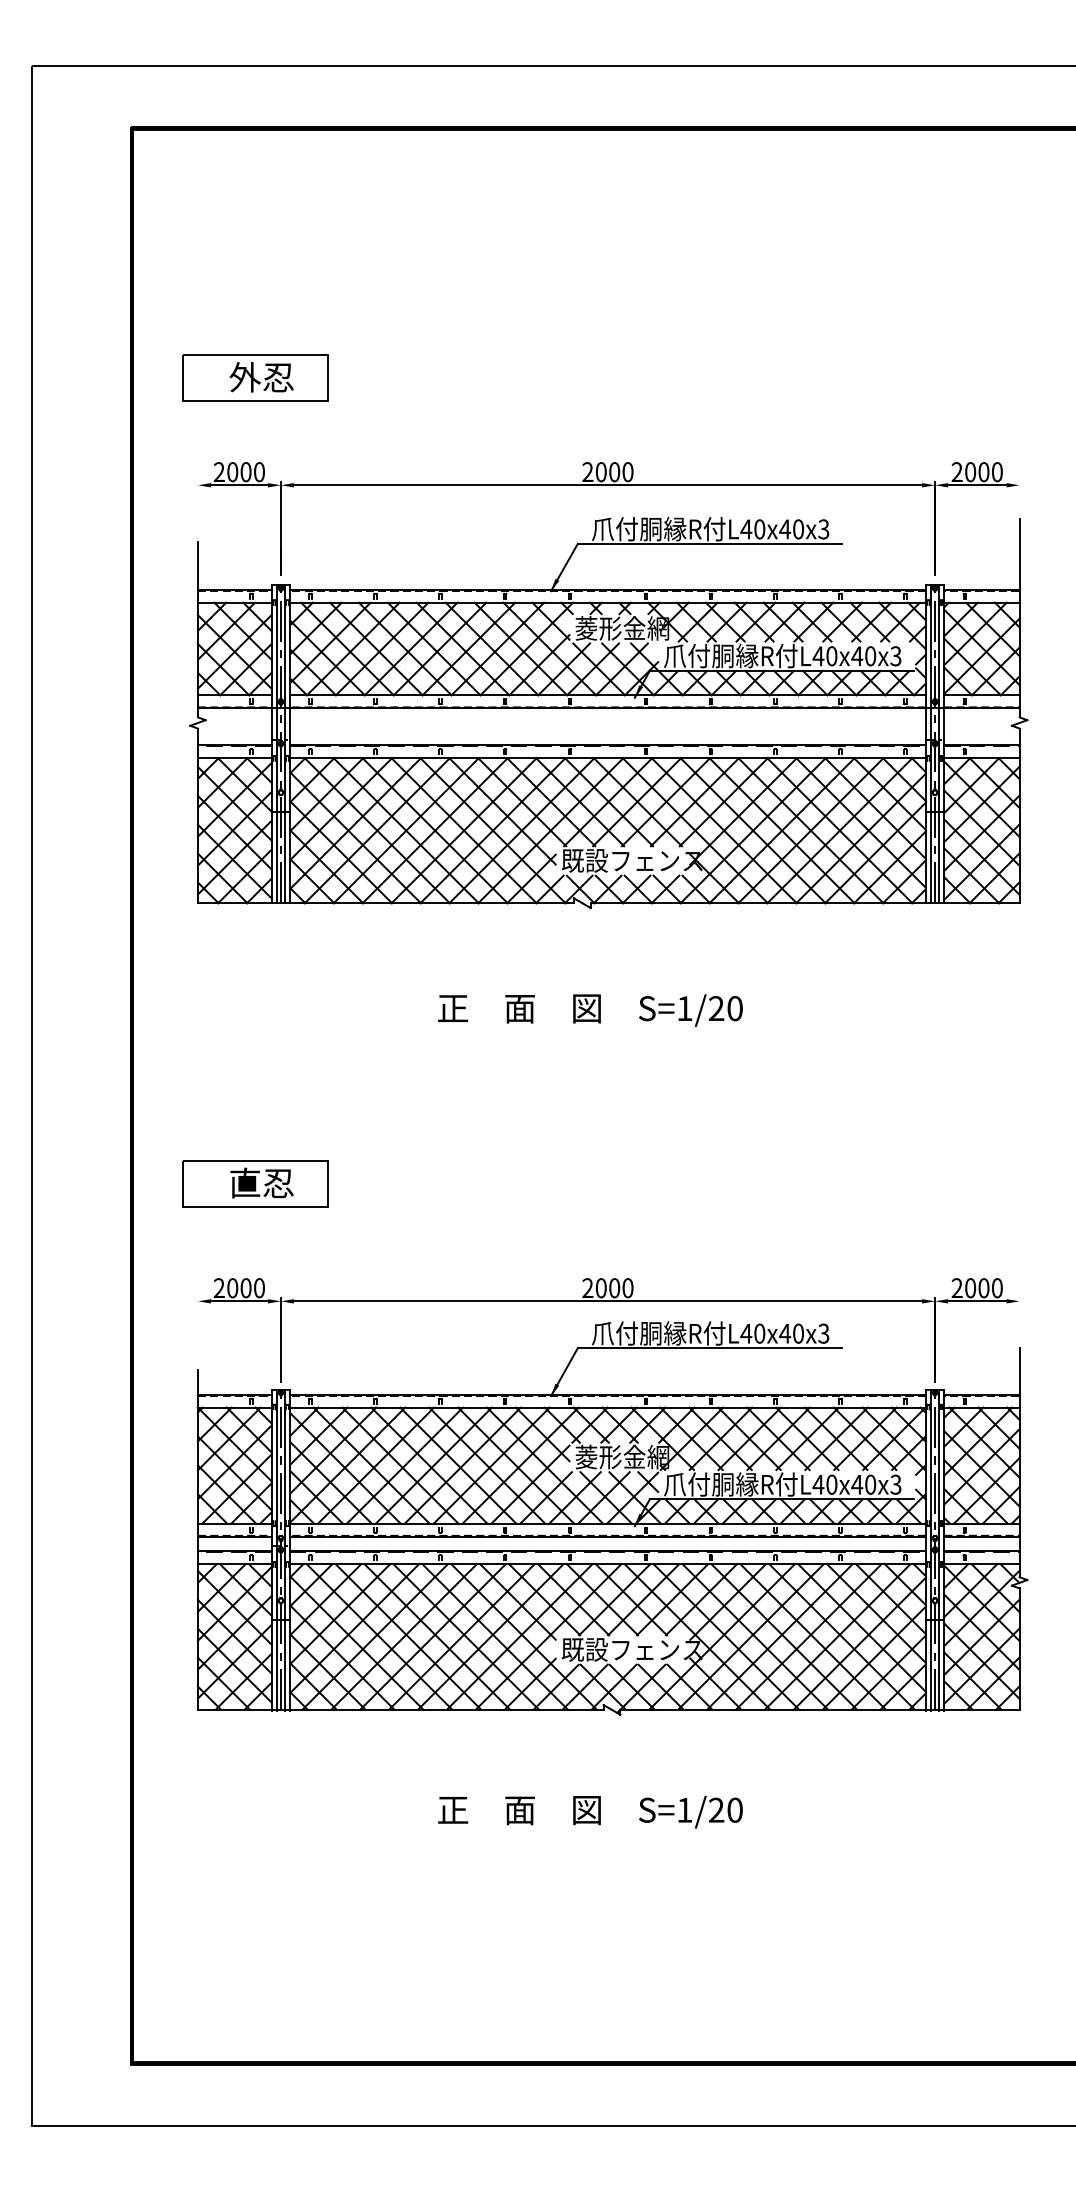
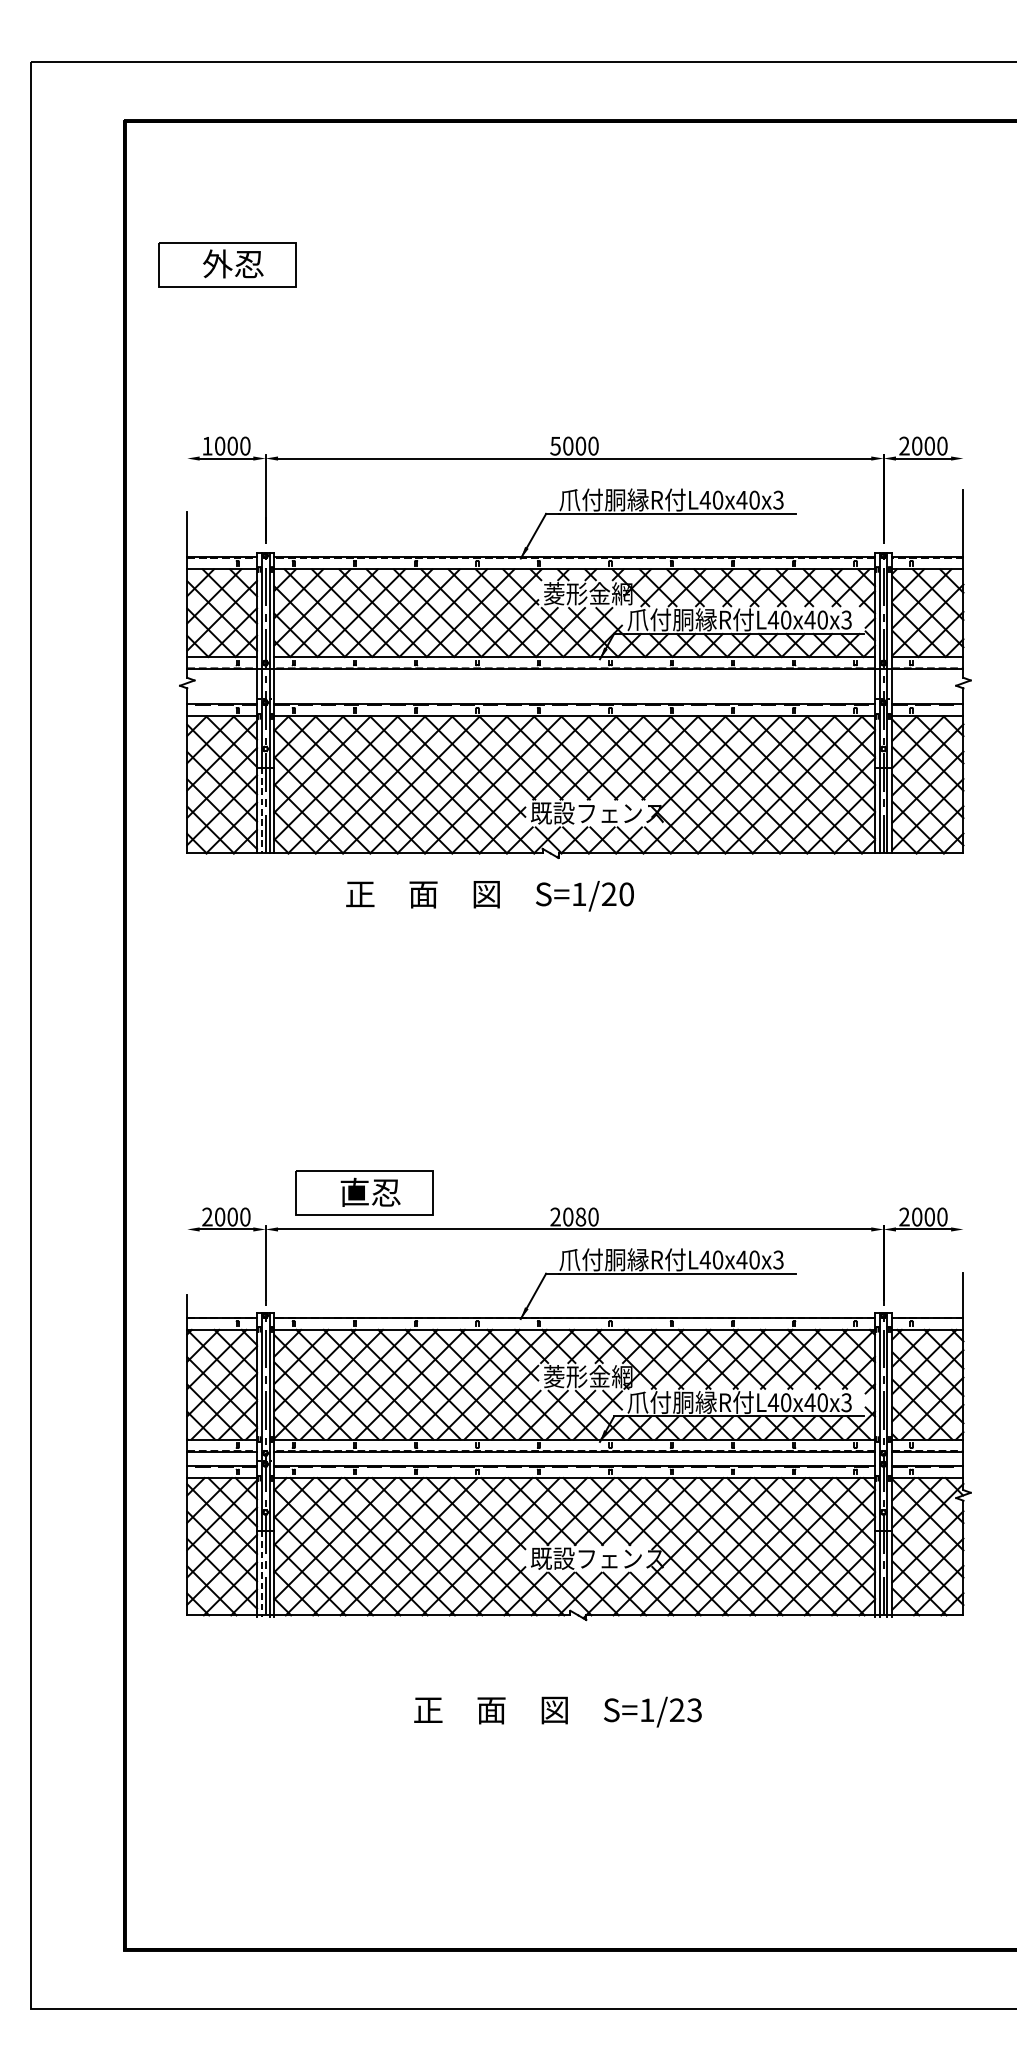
part: (255, 377) -> (227, 264), moved
text: (218, 471) -> (206, 445), 2000 -> 1000
text: (587, 472) -> (555, 446), 2000 -> 5000
line: (276, 858) -> (261, 811), solid -> dashed
text: (590, 1010) -> (490, 896), moved
part: (255, 1183) -> (364, 1192), moved
text: (614, 1287) -> (580, 1216), 2000 -> 2080
line: (276, 1666) -> (261, 1574), solid -> dashed
text: (734, 1809) -> (694, 1709), S=1/20 -> S=1/23

